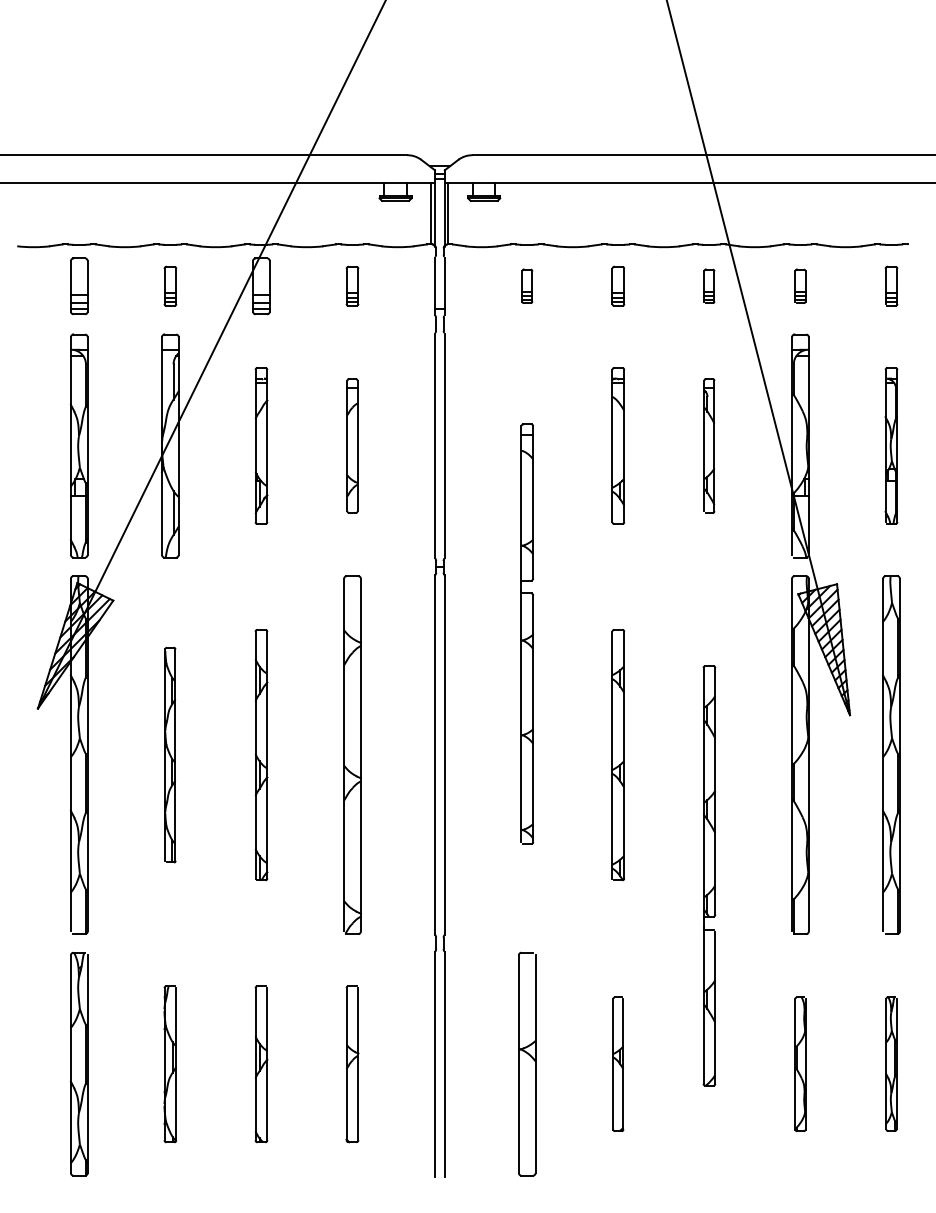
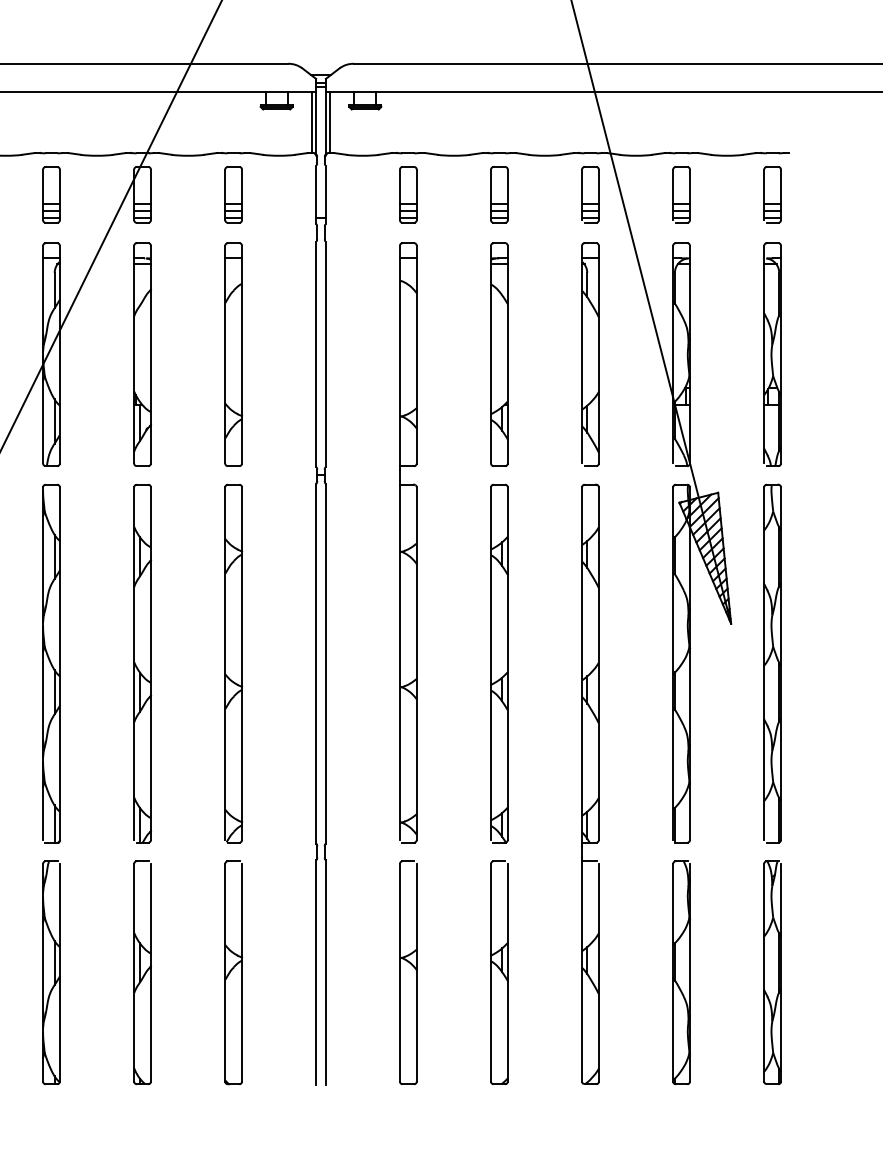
part: (170, 286) -> (51, 195), size x1.43
part: (352, 286) -> (233, 195), size x1.43
part: (527, 286) -> (408, 195), size x1.67
part: (618, 286) -> (499, 195), size x1.43
part: (709, 286) -> (590, 195), size x1.67
part: (800, 286) -> (681, 195), size x1.67
part: (891, 286) -> (772, 195), size x1.43
part: (261, 445) -> (142, 354), size x1.43
part: (352, 445) -> (233, 354), size x1.67
part: (618, 445) -> (499, 354), size x1.43
part: (709, 445) -> (590, 354), size x1.67
part: (891, 445) -> (772, 354), size x1.43
part: (527, 633) -> (408, 542), size x1.43
part: (170, 754) -> (51, 663), size x1.67
part: (261, 754) -> (142, 663), size x1.43
part: (618, 754) -> (499, 663), size x1.43
part: (709, 875) -> (590, 784), size x1.43
part: (352, 1063) -> (233, 972), size x1.43
part: (891, 1063) -> (772, 972), size x1.67
part: (170, 1064) -> (51, 973), size x1.43
part: (261, 1064) -> (142, 973), size x1.43
part: (618, 1064) -> (499, 973), size x1.67
part: (800, 1064) -> (681, 973), size x1.67

